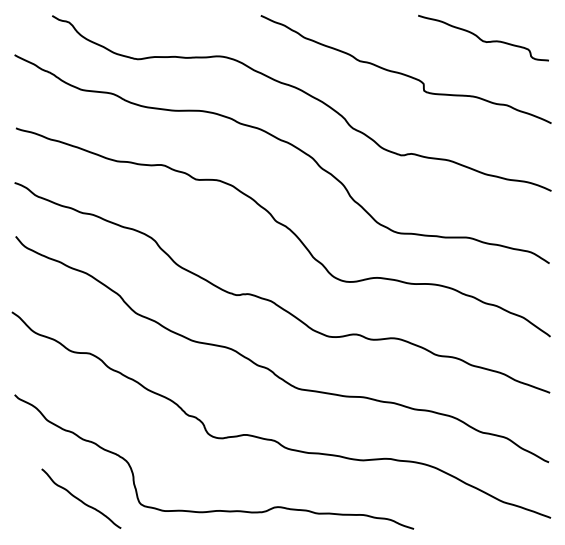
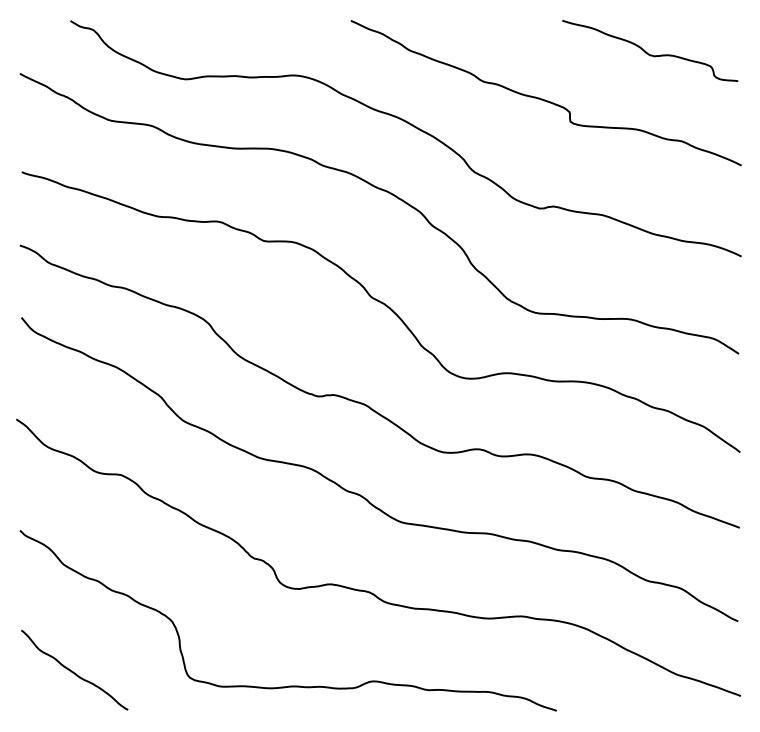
curve: (79, 499) -> (72, 670), moved

